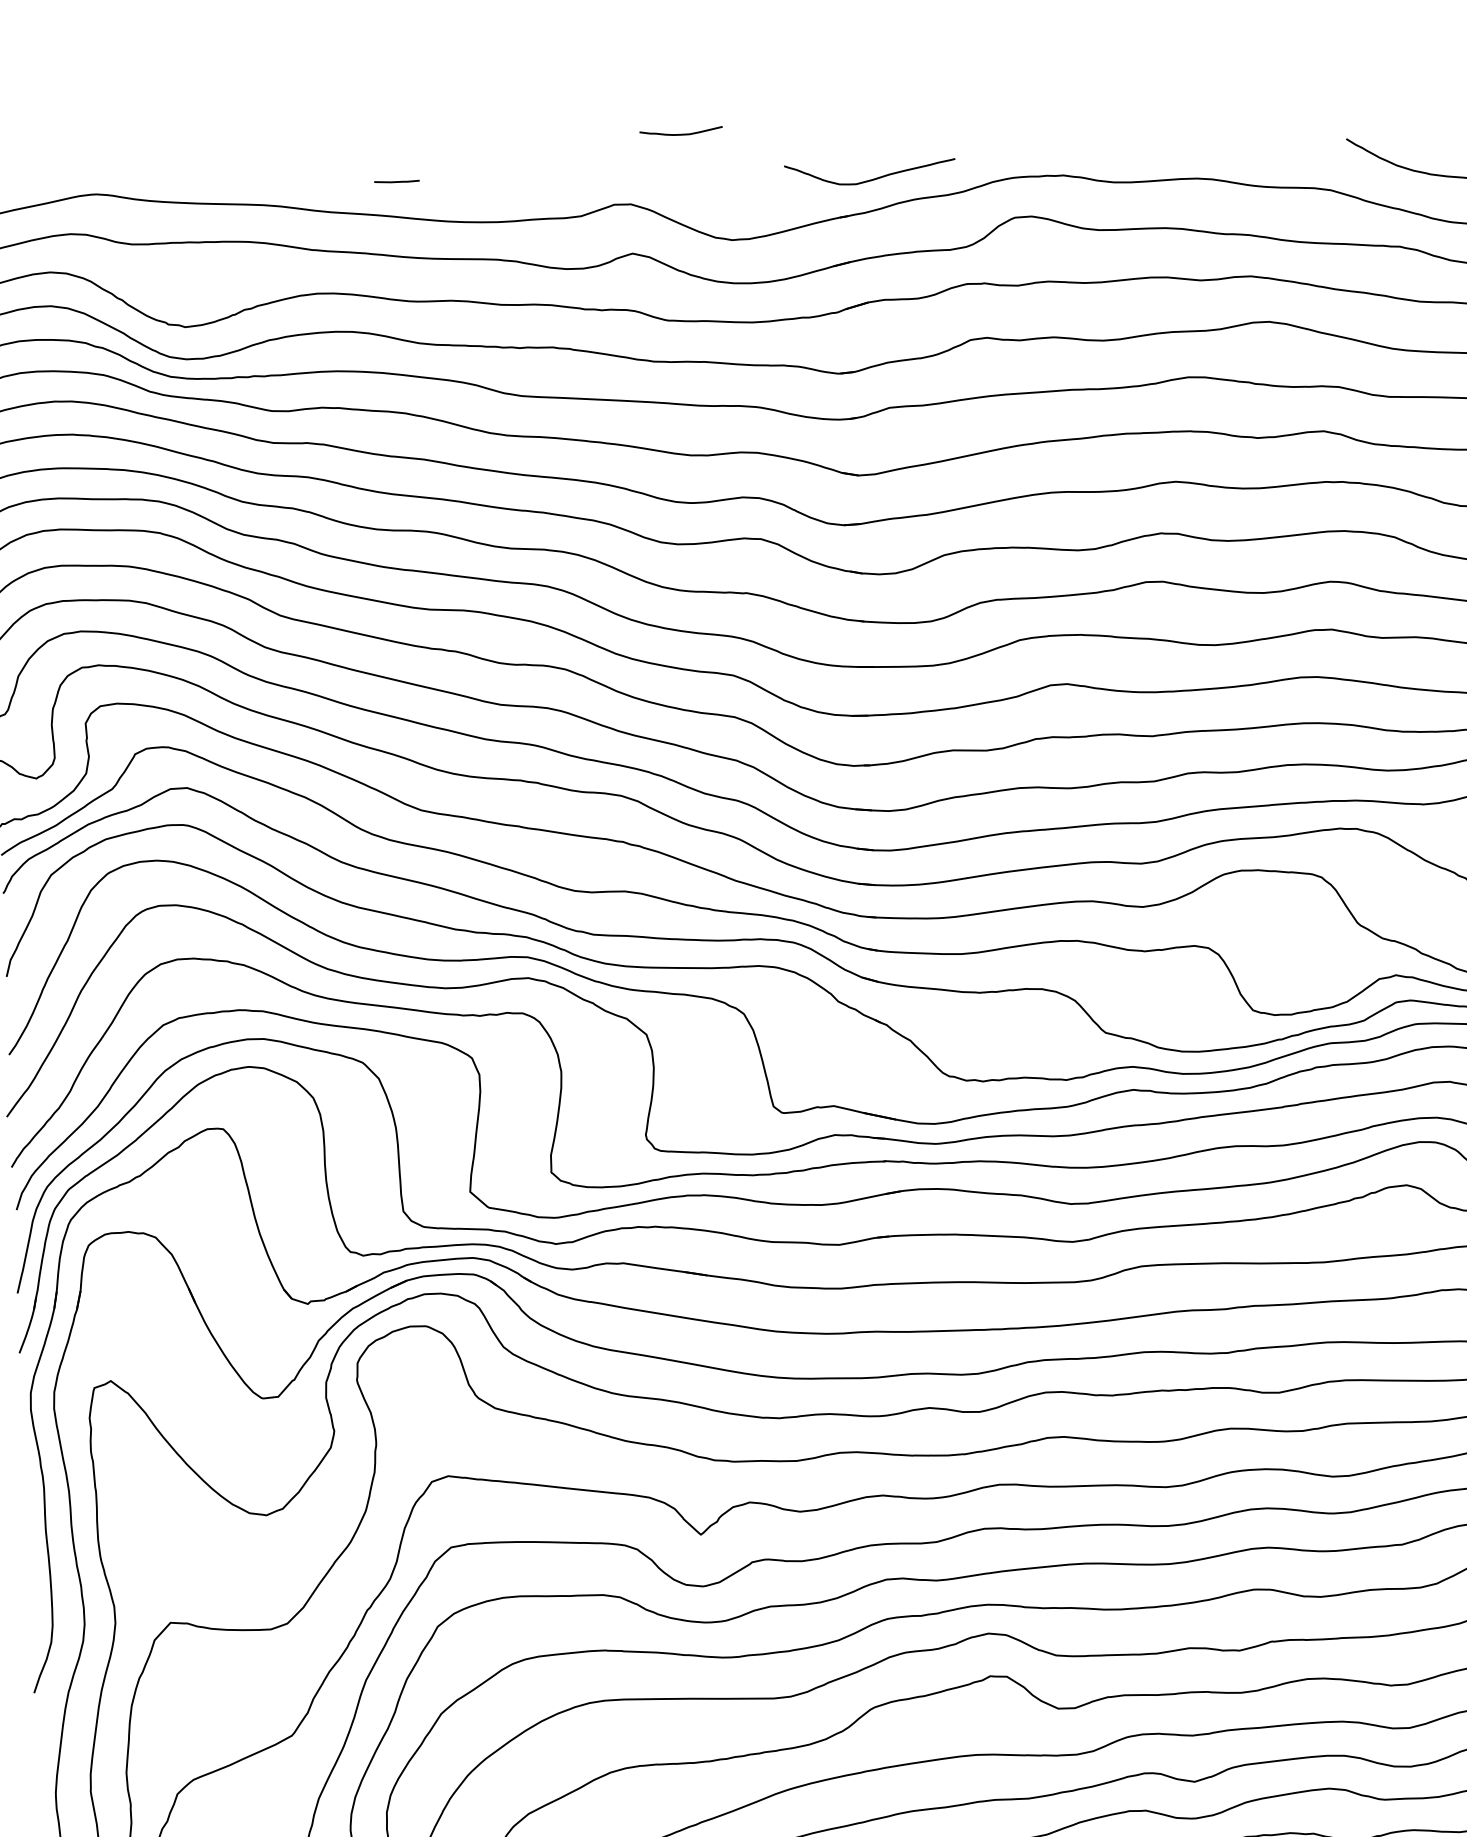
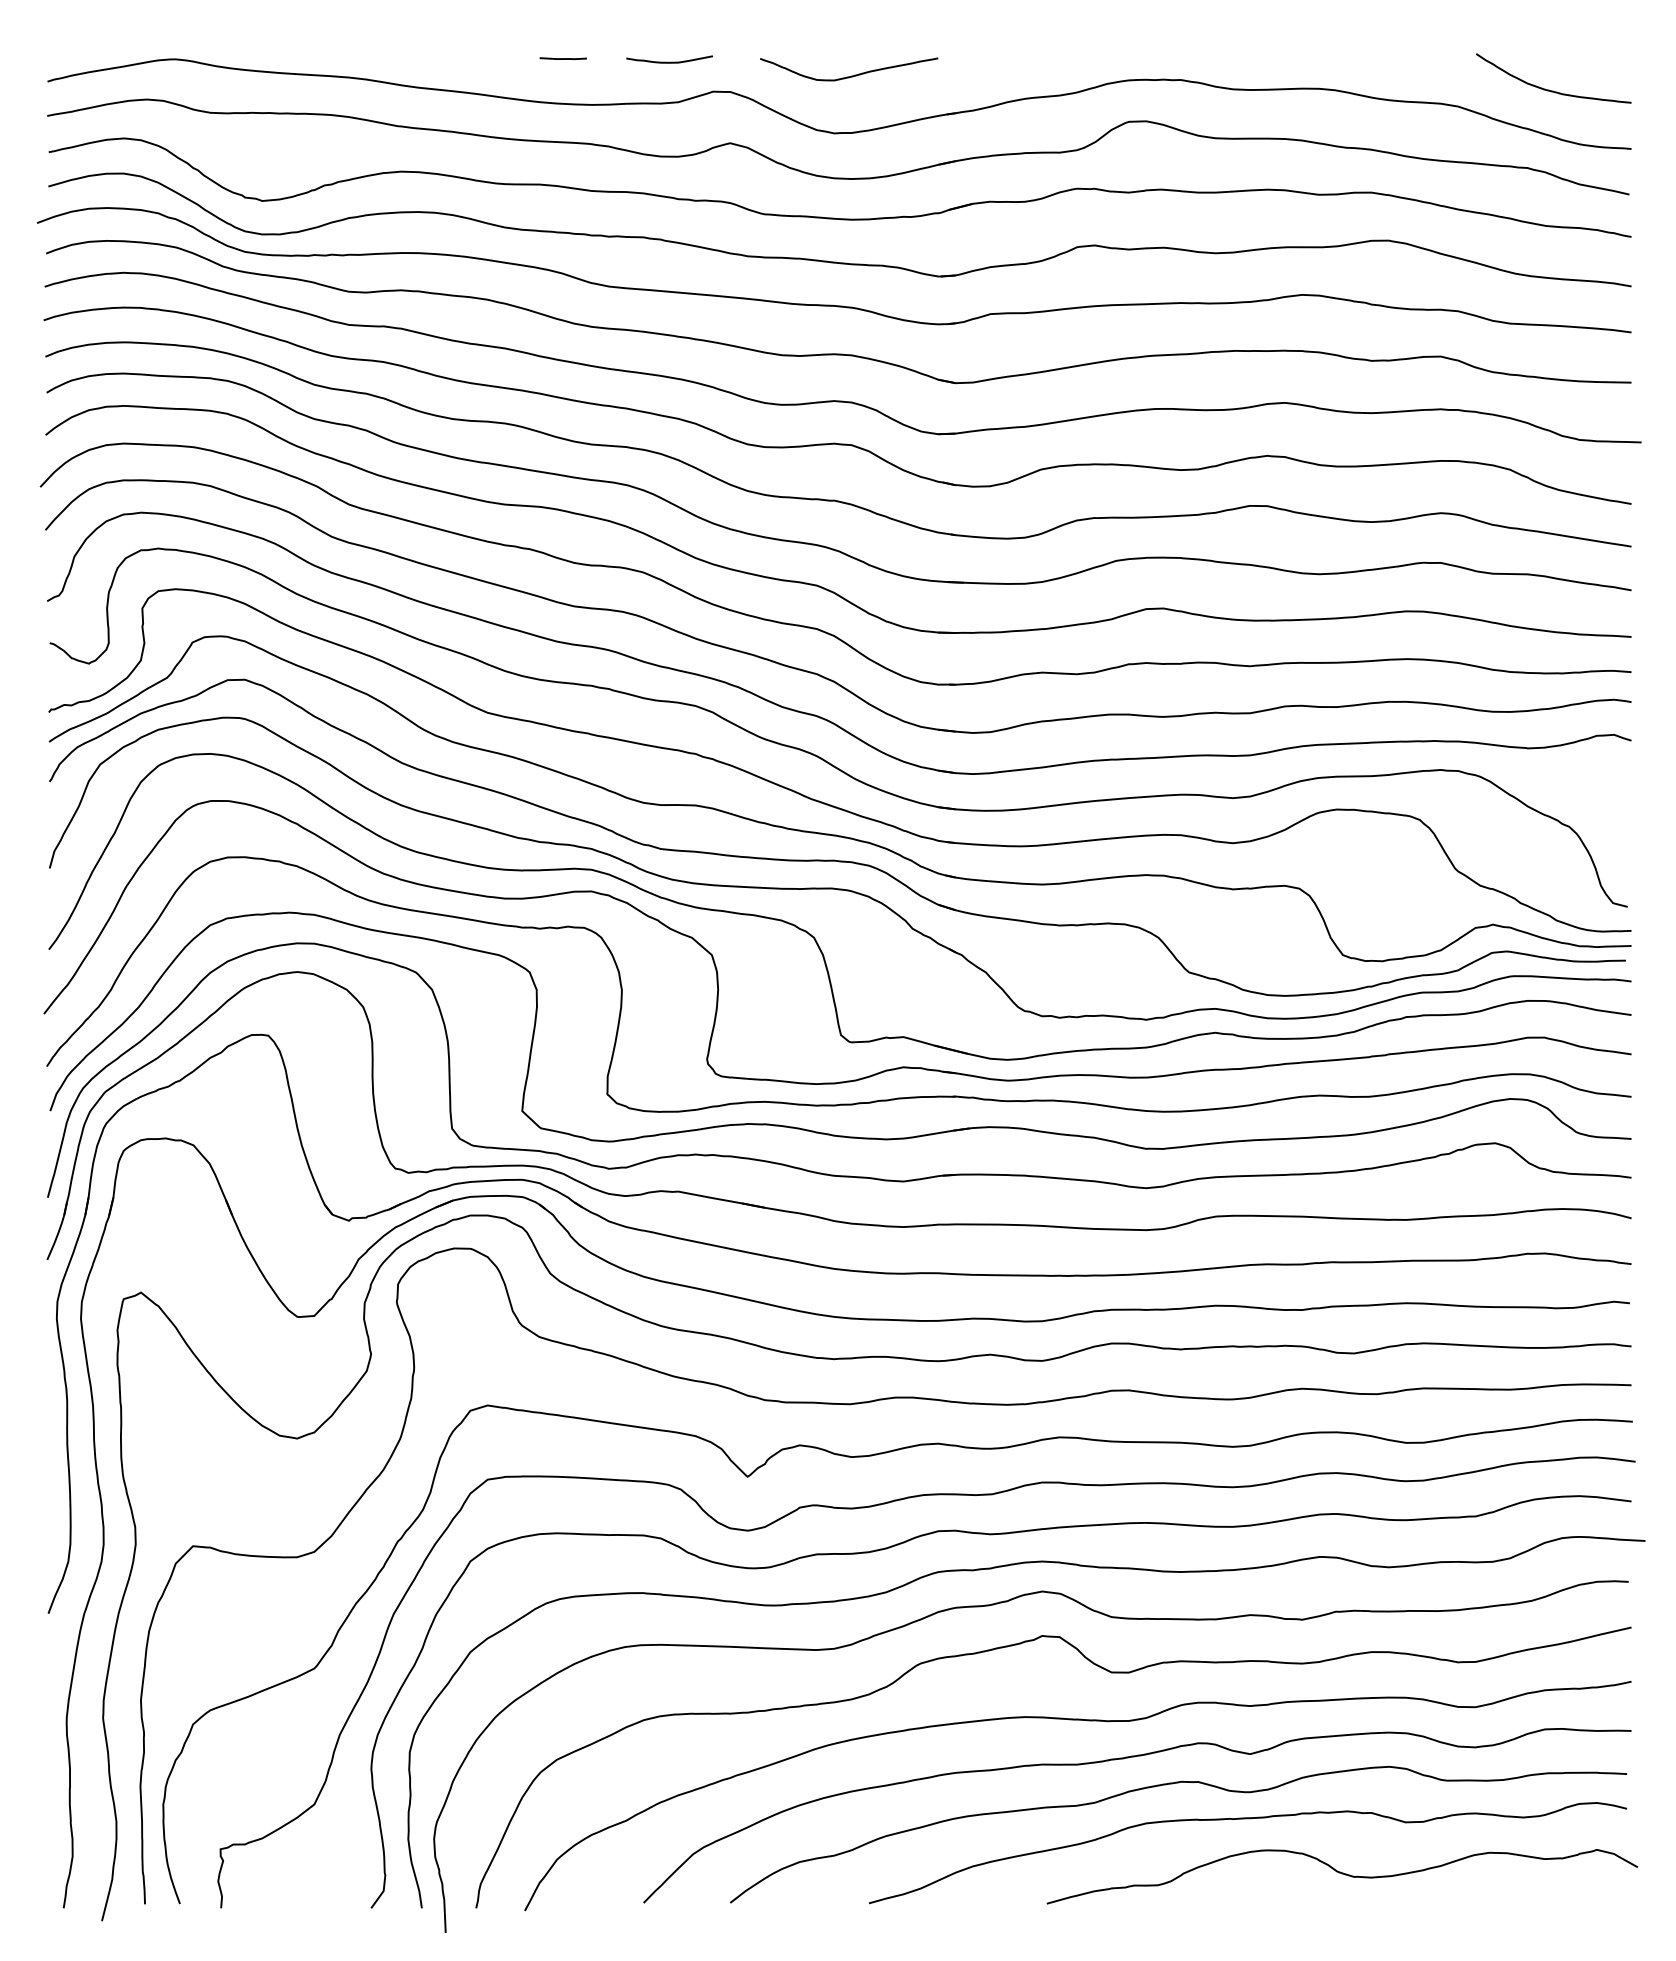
curve: (681, 133) -> (669, 61), moved
curve: (872, 178) -> (851, 75), moved
line: (396, 181) -> (562, 58), moved

